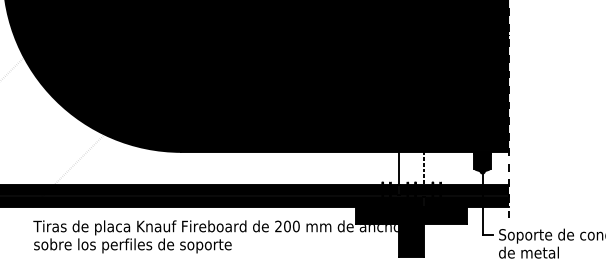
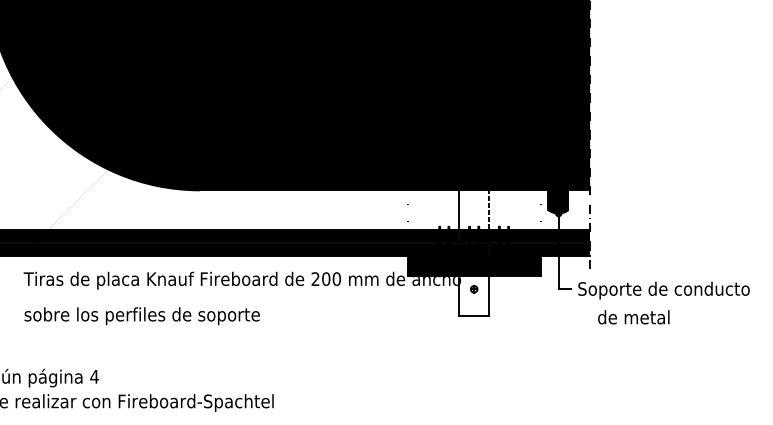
fill: (411, 240) -> (474, 295), removed
text: (132, 246) -> (141, 316), moved
text: (528, 252) -> (633, 317), moved

